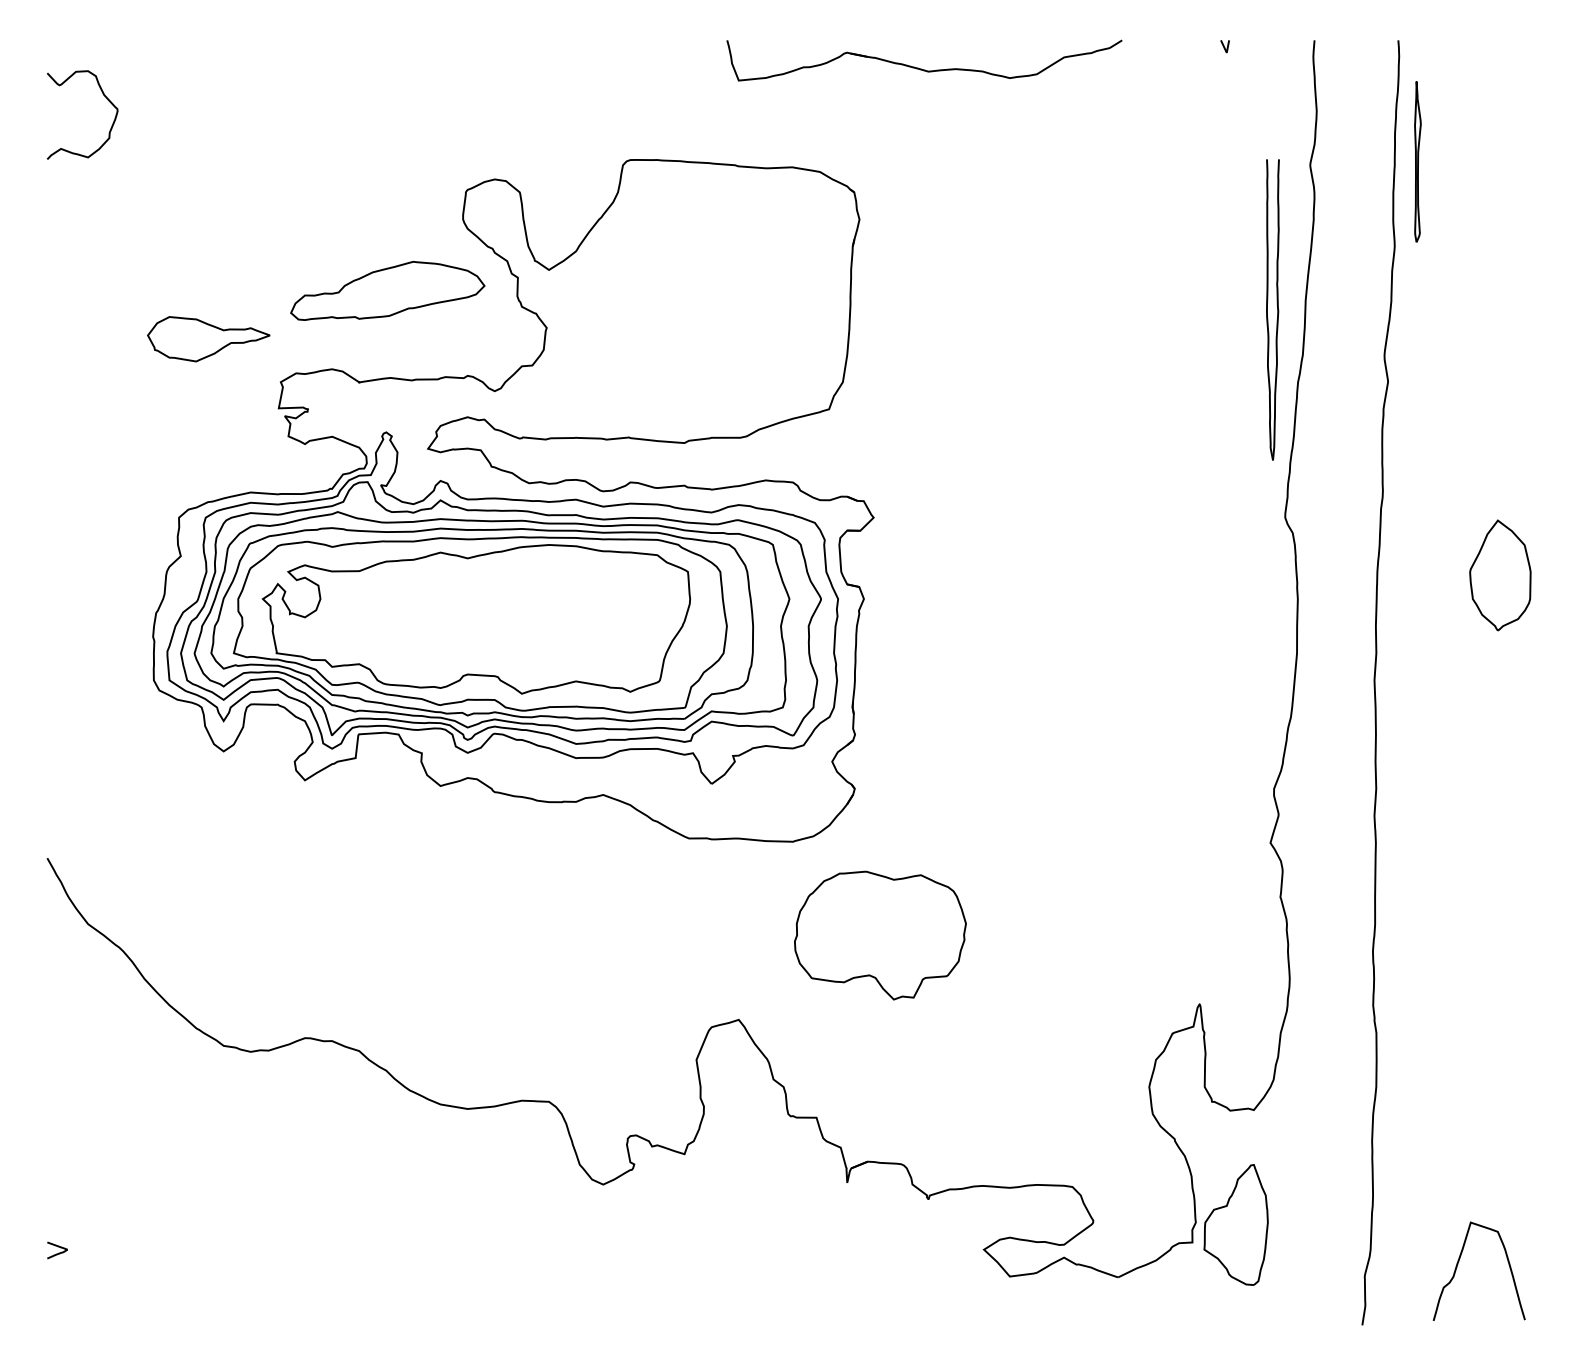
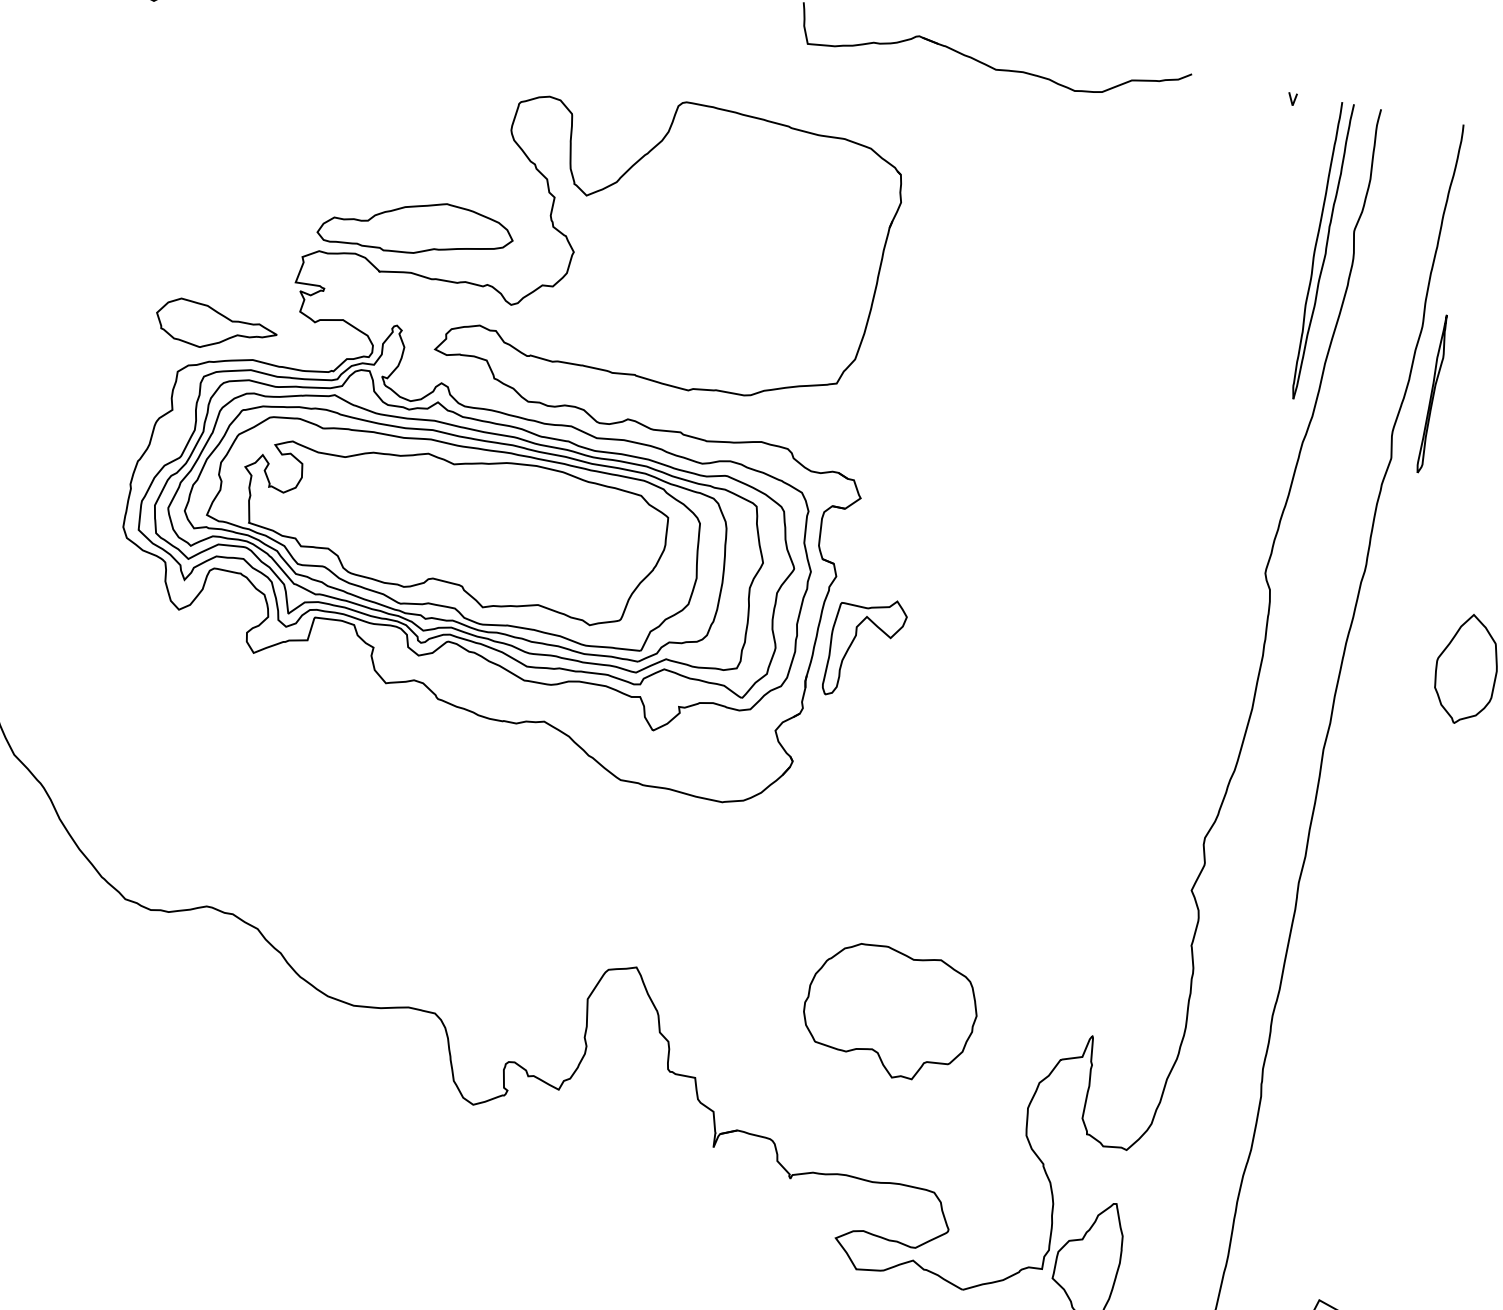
part: (1417, 161) -> (1433, 393), moved
part: (387, 290) -> (416, 227), moved
part: (1272, 309) -> (1320, 250), moved
part: (208, 339) -> (215, 327), moved
part: (892, 661) -> (853, 643), added
part: (880, 935) -> (890, 1012), moved

